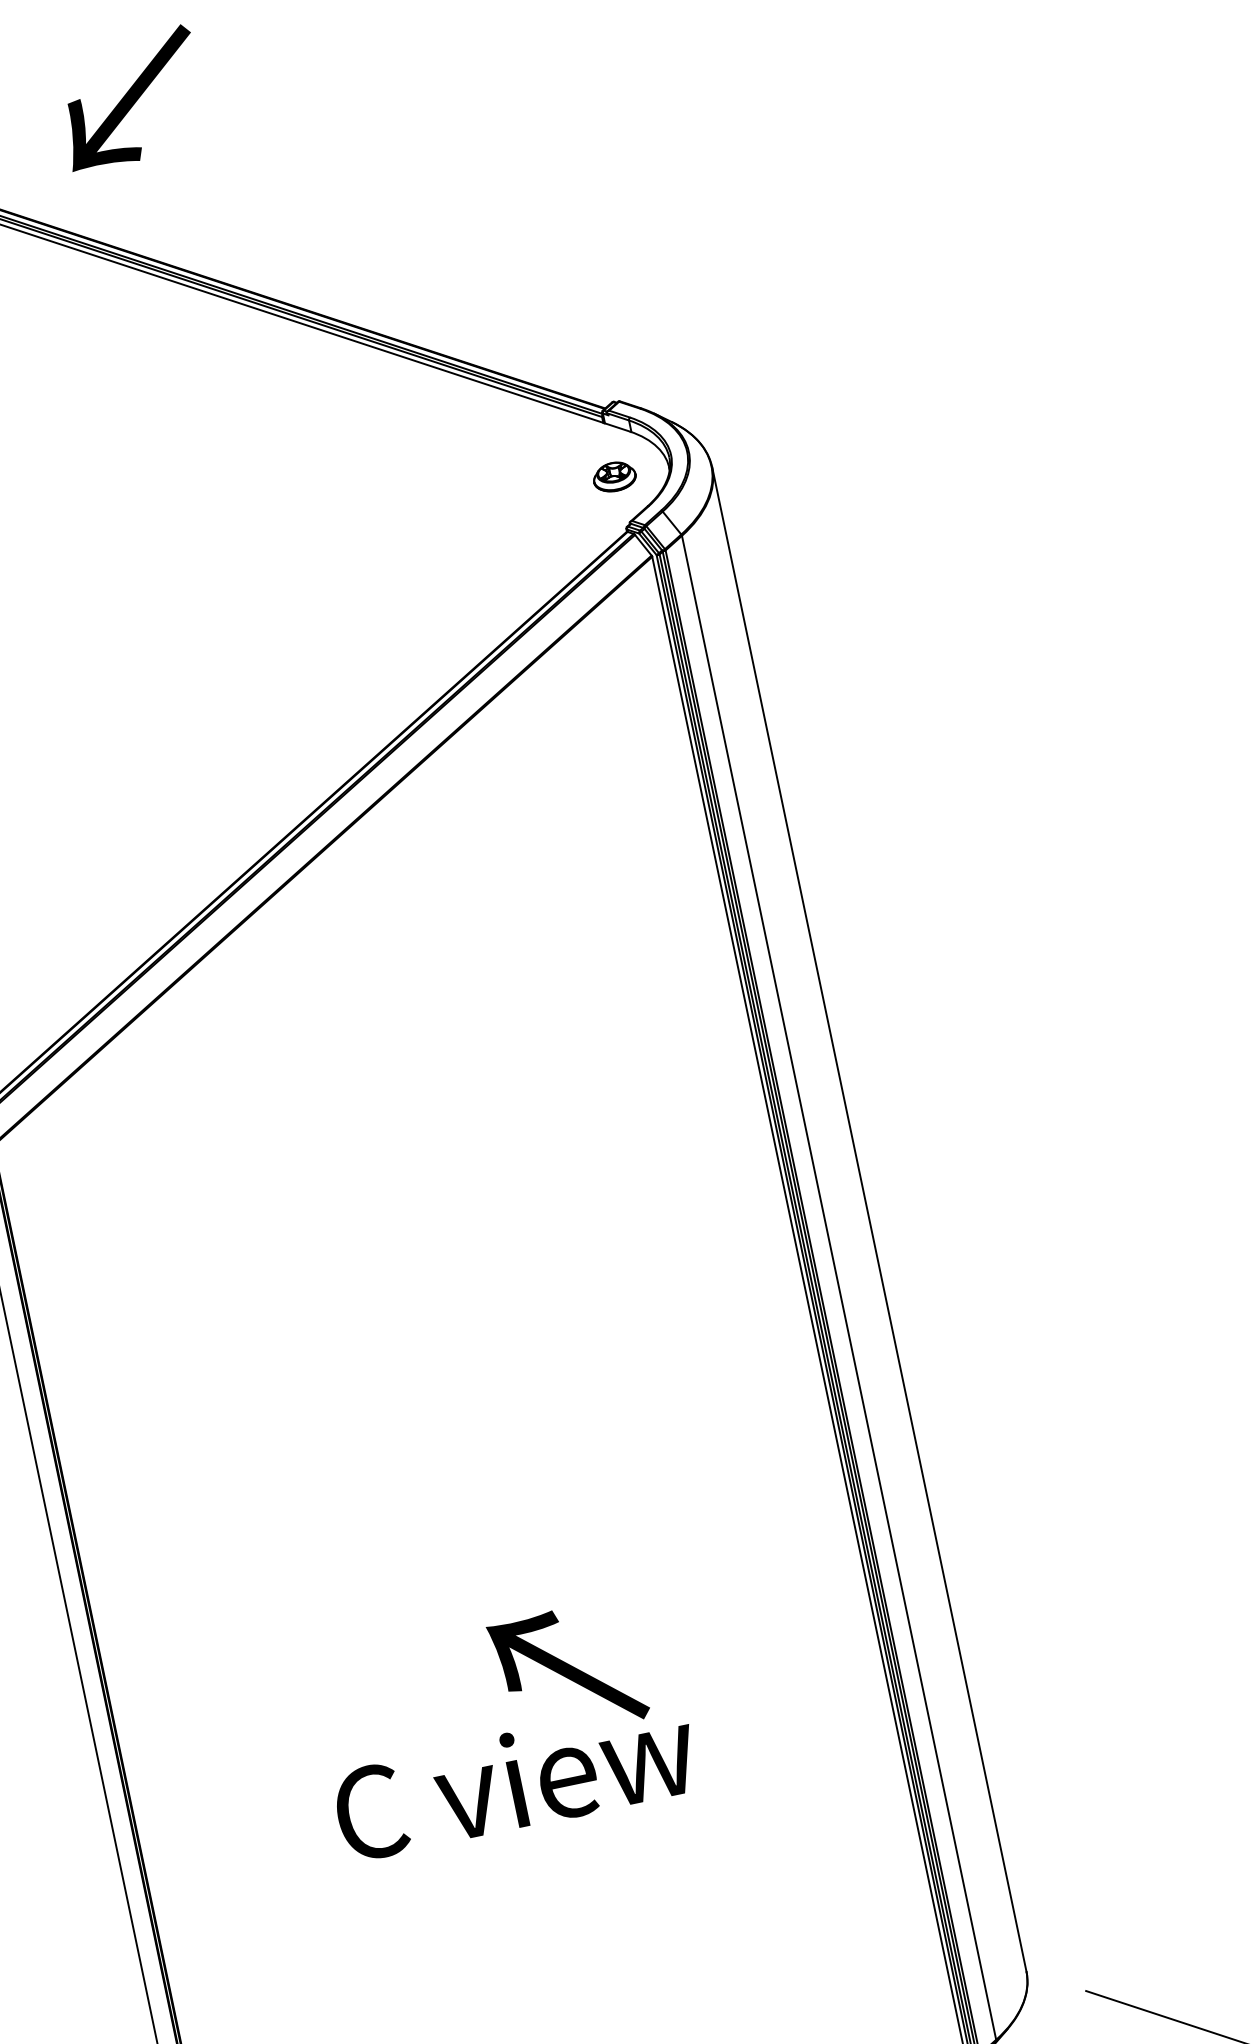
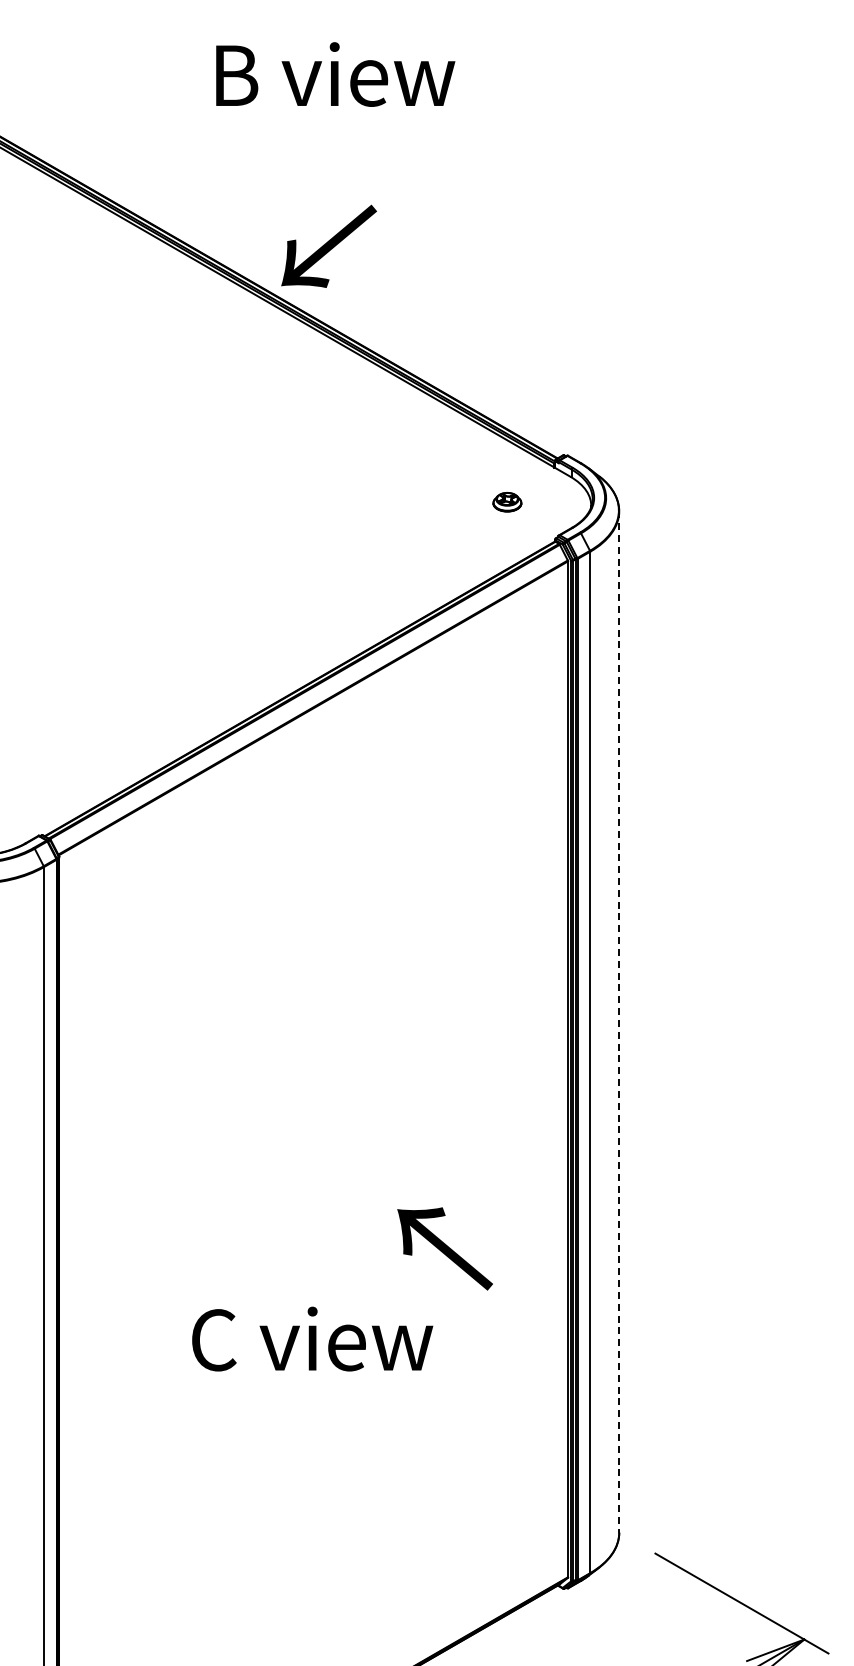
text: (129, 97) -> (328, 245), moved
part: (614, 477) -> (507, 502), moved
line: (869, 1220) -> (619, 1022), solid -> dashed
text: (567, 1670) -> (444, 1248), moved

